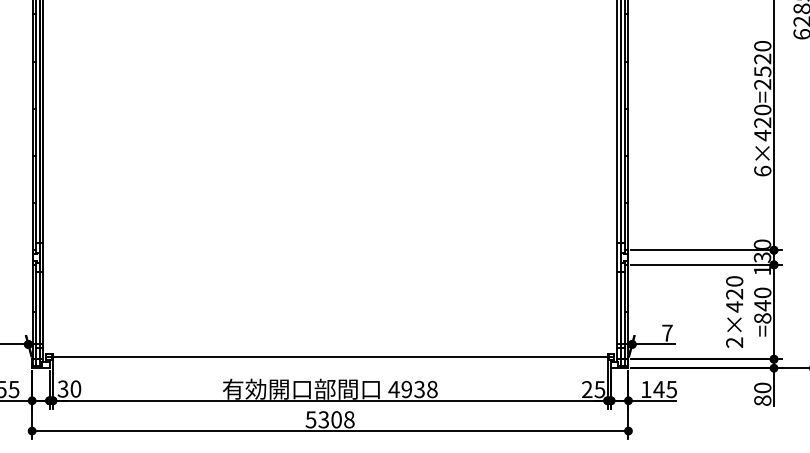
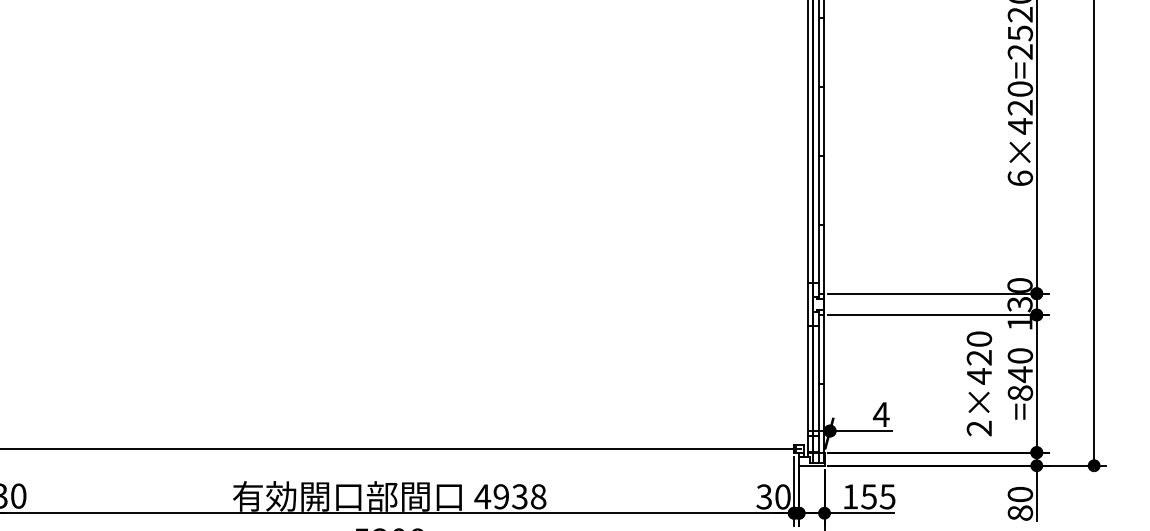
text: (667, 332) -> (881, 413), 7 -> 4
text: (593, 389) -> (773, 496), 25 -> 30
text: (658, 389) -> (868, 496), 145 -> 155

